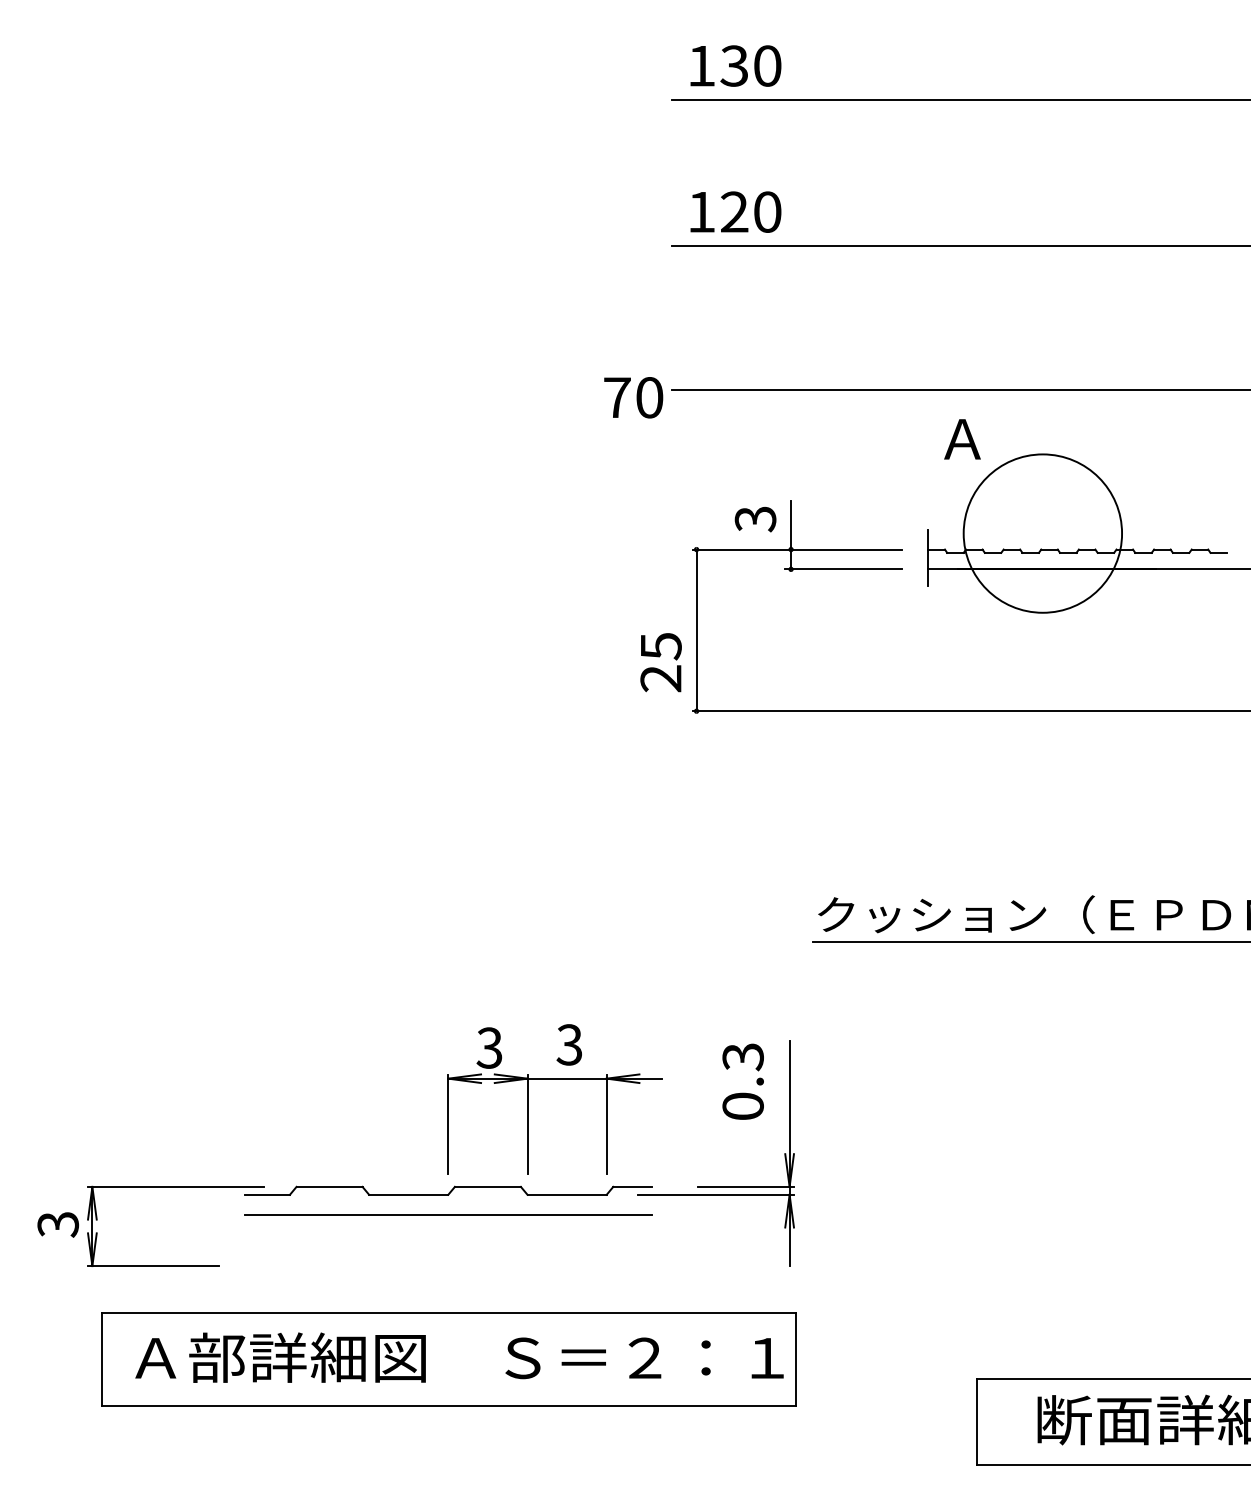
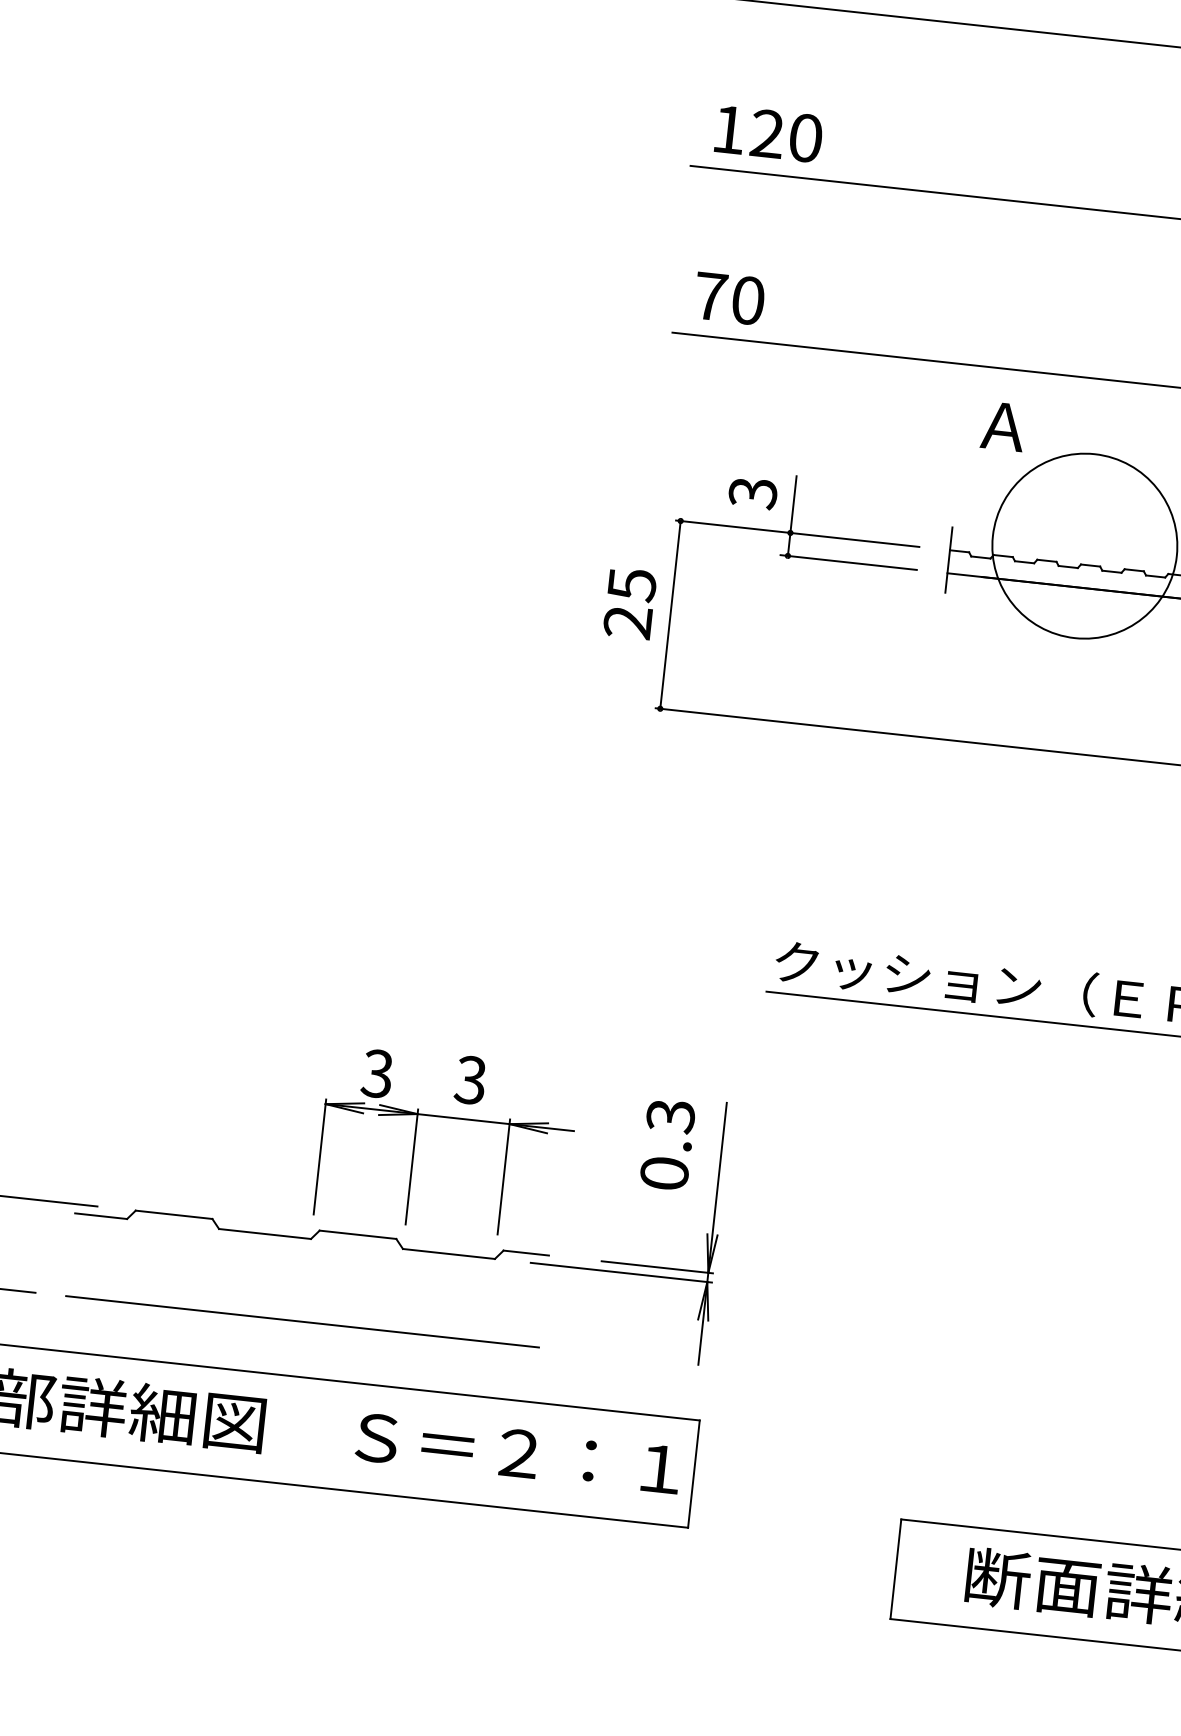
text: (633, 397) -> (729, 298), moved
text: (660, 662) -> (629, 603), moved
line: (448, 1214) -> (302, 1321), moved

